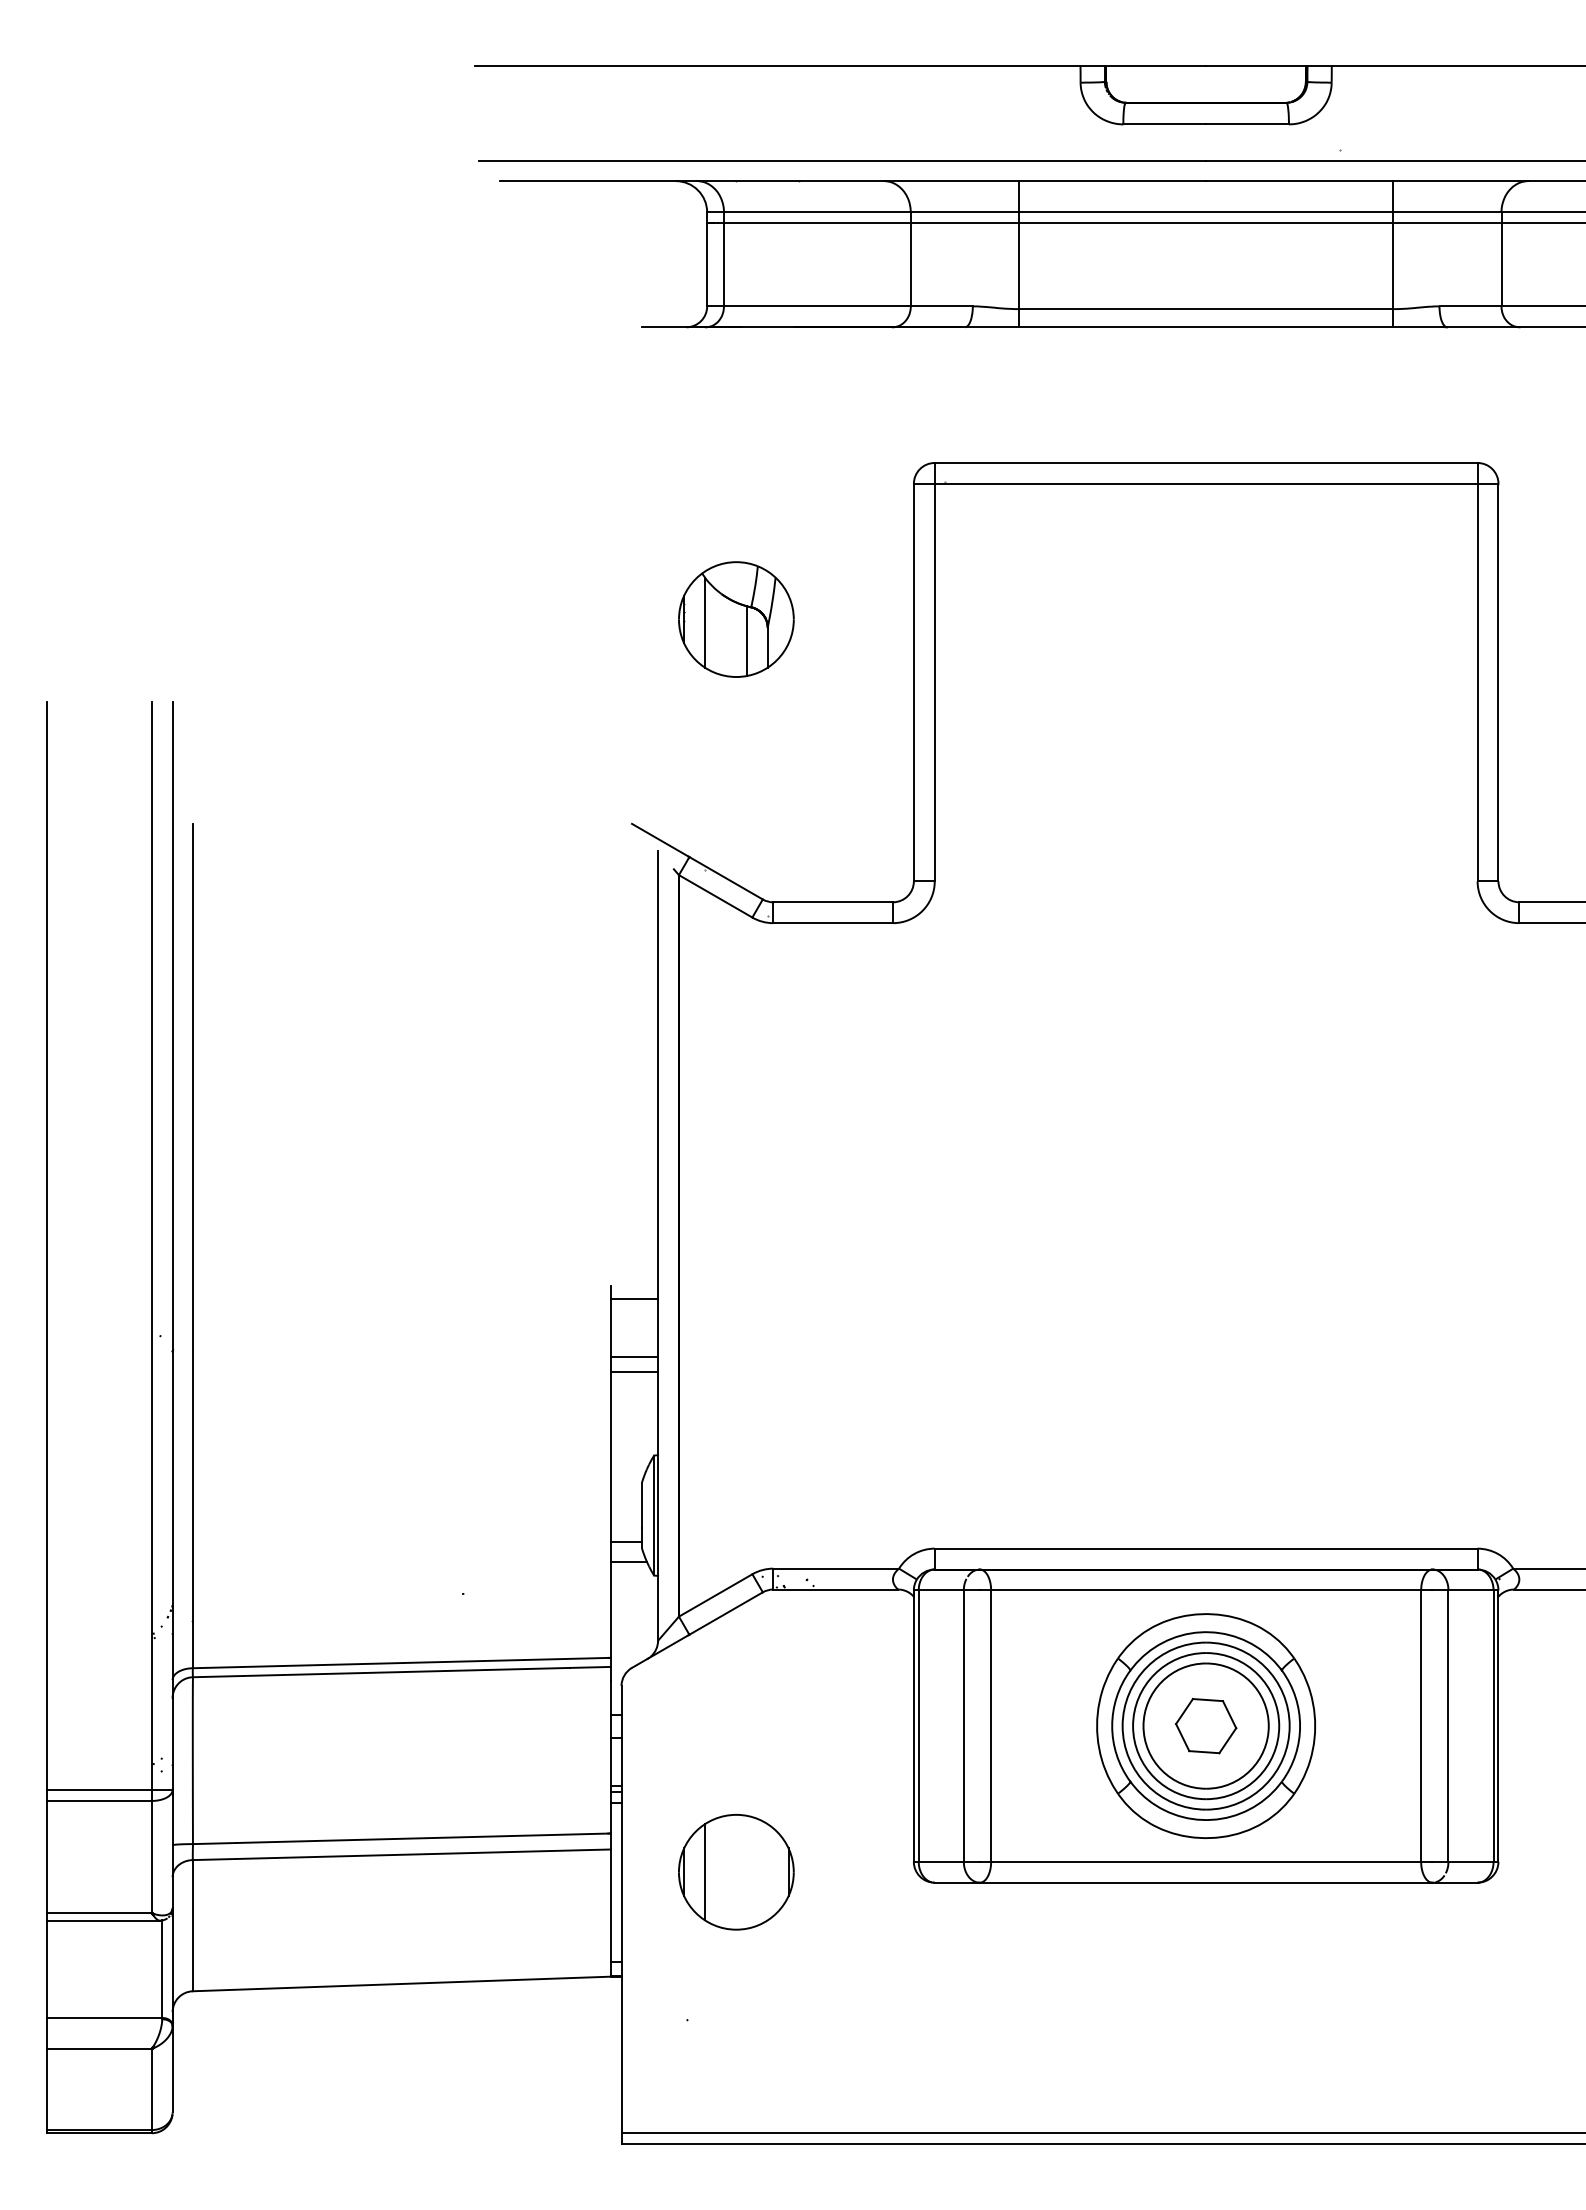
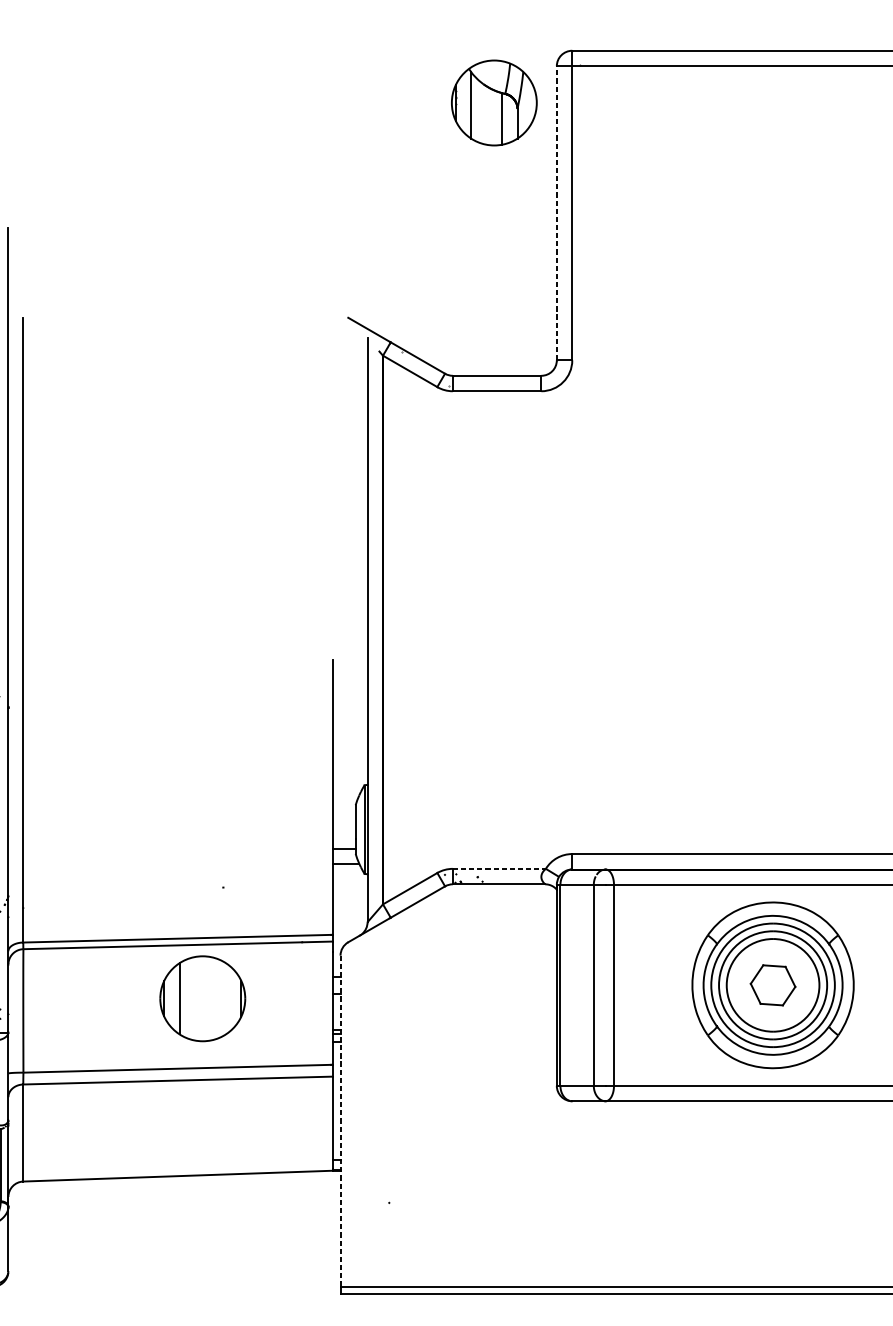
part: (736, 619) -> (494, 102), moved
line: (913, 682) -> (556, 213), solid -> dashed
line: (634, 1298) -> (350, 668), removed
line: (634, 1356) -> (350, 711), removed
line: (634, 1371) -> (350, 722), removed
line: (836, 1568) -> (499, 868), solid -> dashed
part: (736, 1872) -> (202, 998), moved
line: (621, 1909) -> (340, 1121), solid -> dashed

